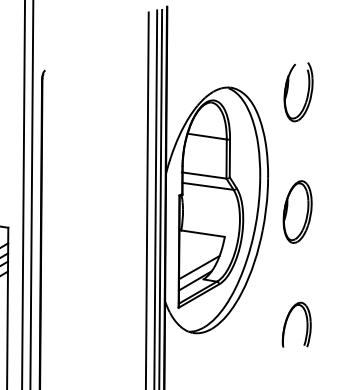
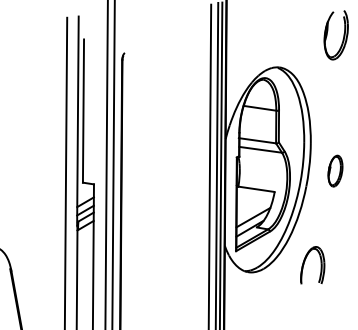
part: (288, 92) -> (327, 35), moved
part: (297, 211) -> (335, 170), size x0.6
part: (306, 324) -> (320, 265), moved

